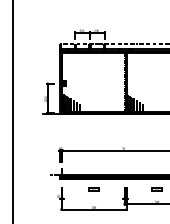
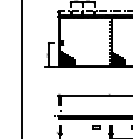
part: (93, 189) -> (95, 127), moved

